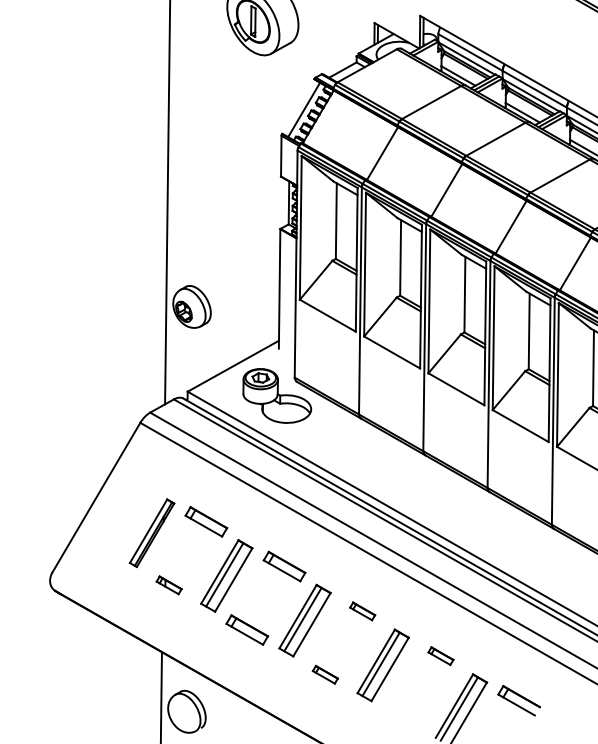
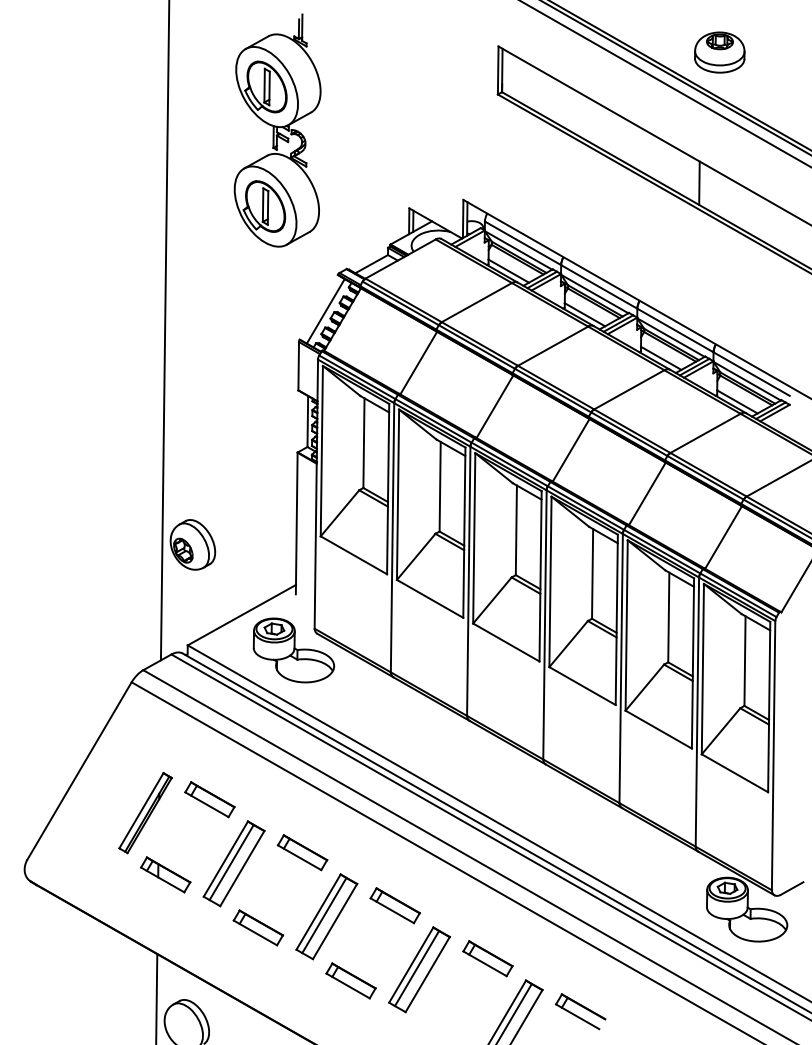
part: (168, 585) -> (165, 874), size x1.67
part: (362, 611) -> (394, 905), size x1.67
part: (440, 655) -> (487, 958), size x1.67
part: (324, 674) -> (350, 980), size x1.67

